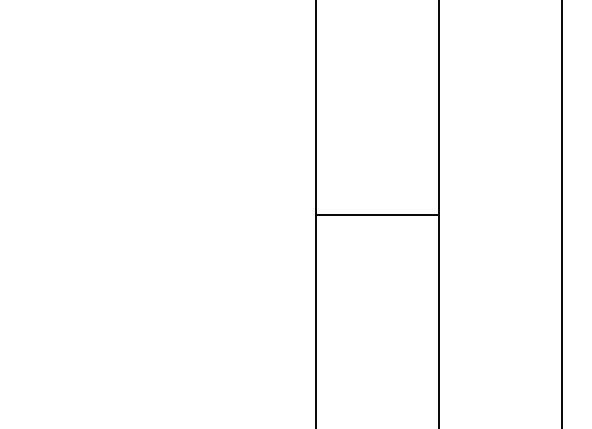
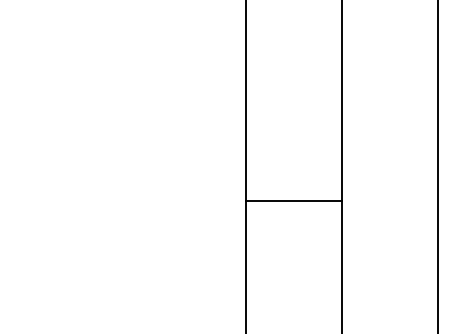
line: (376, 214) -> (293, 201), moved

